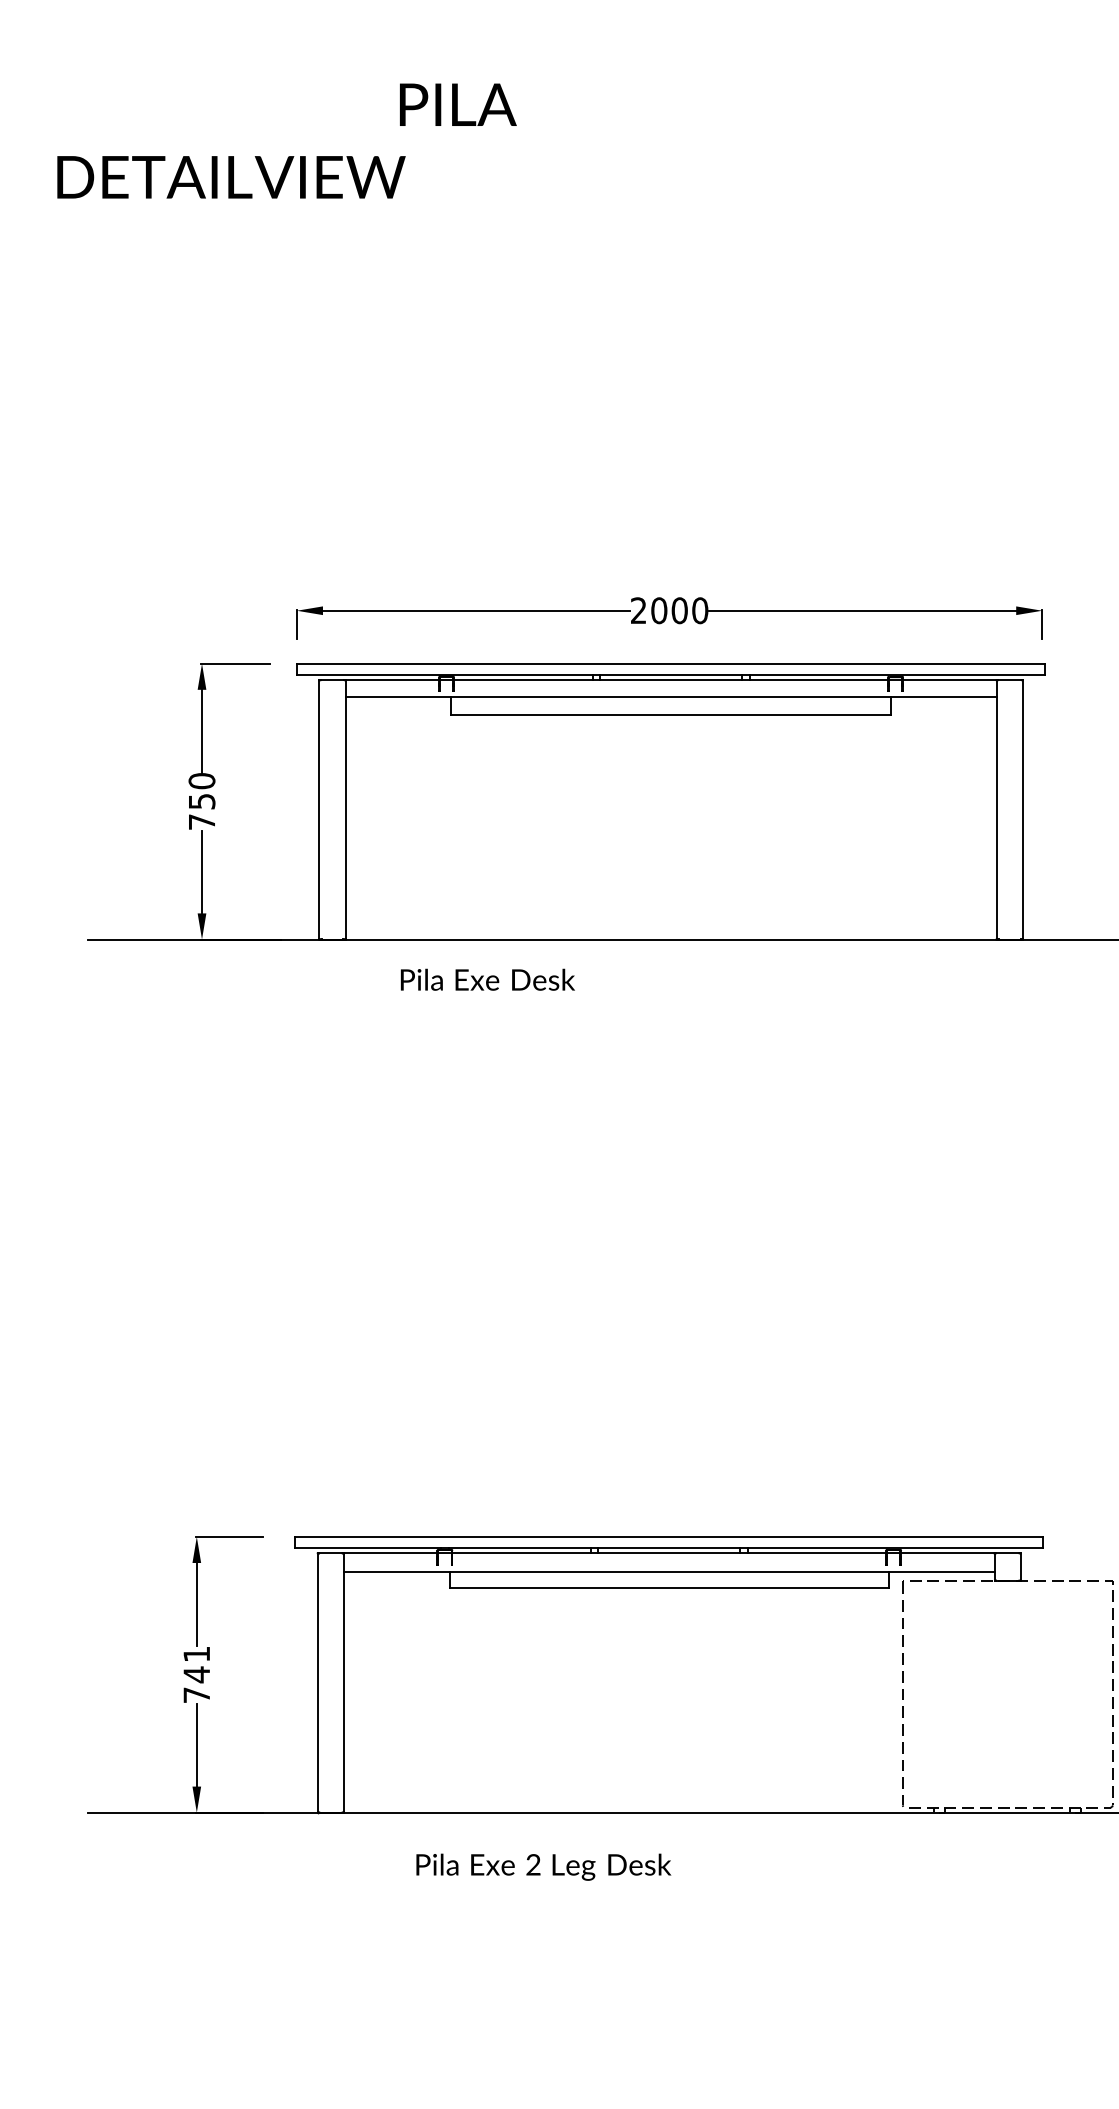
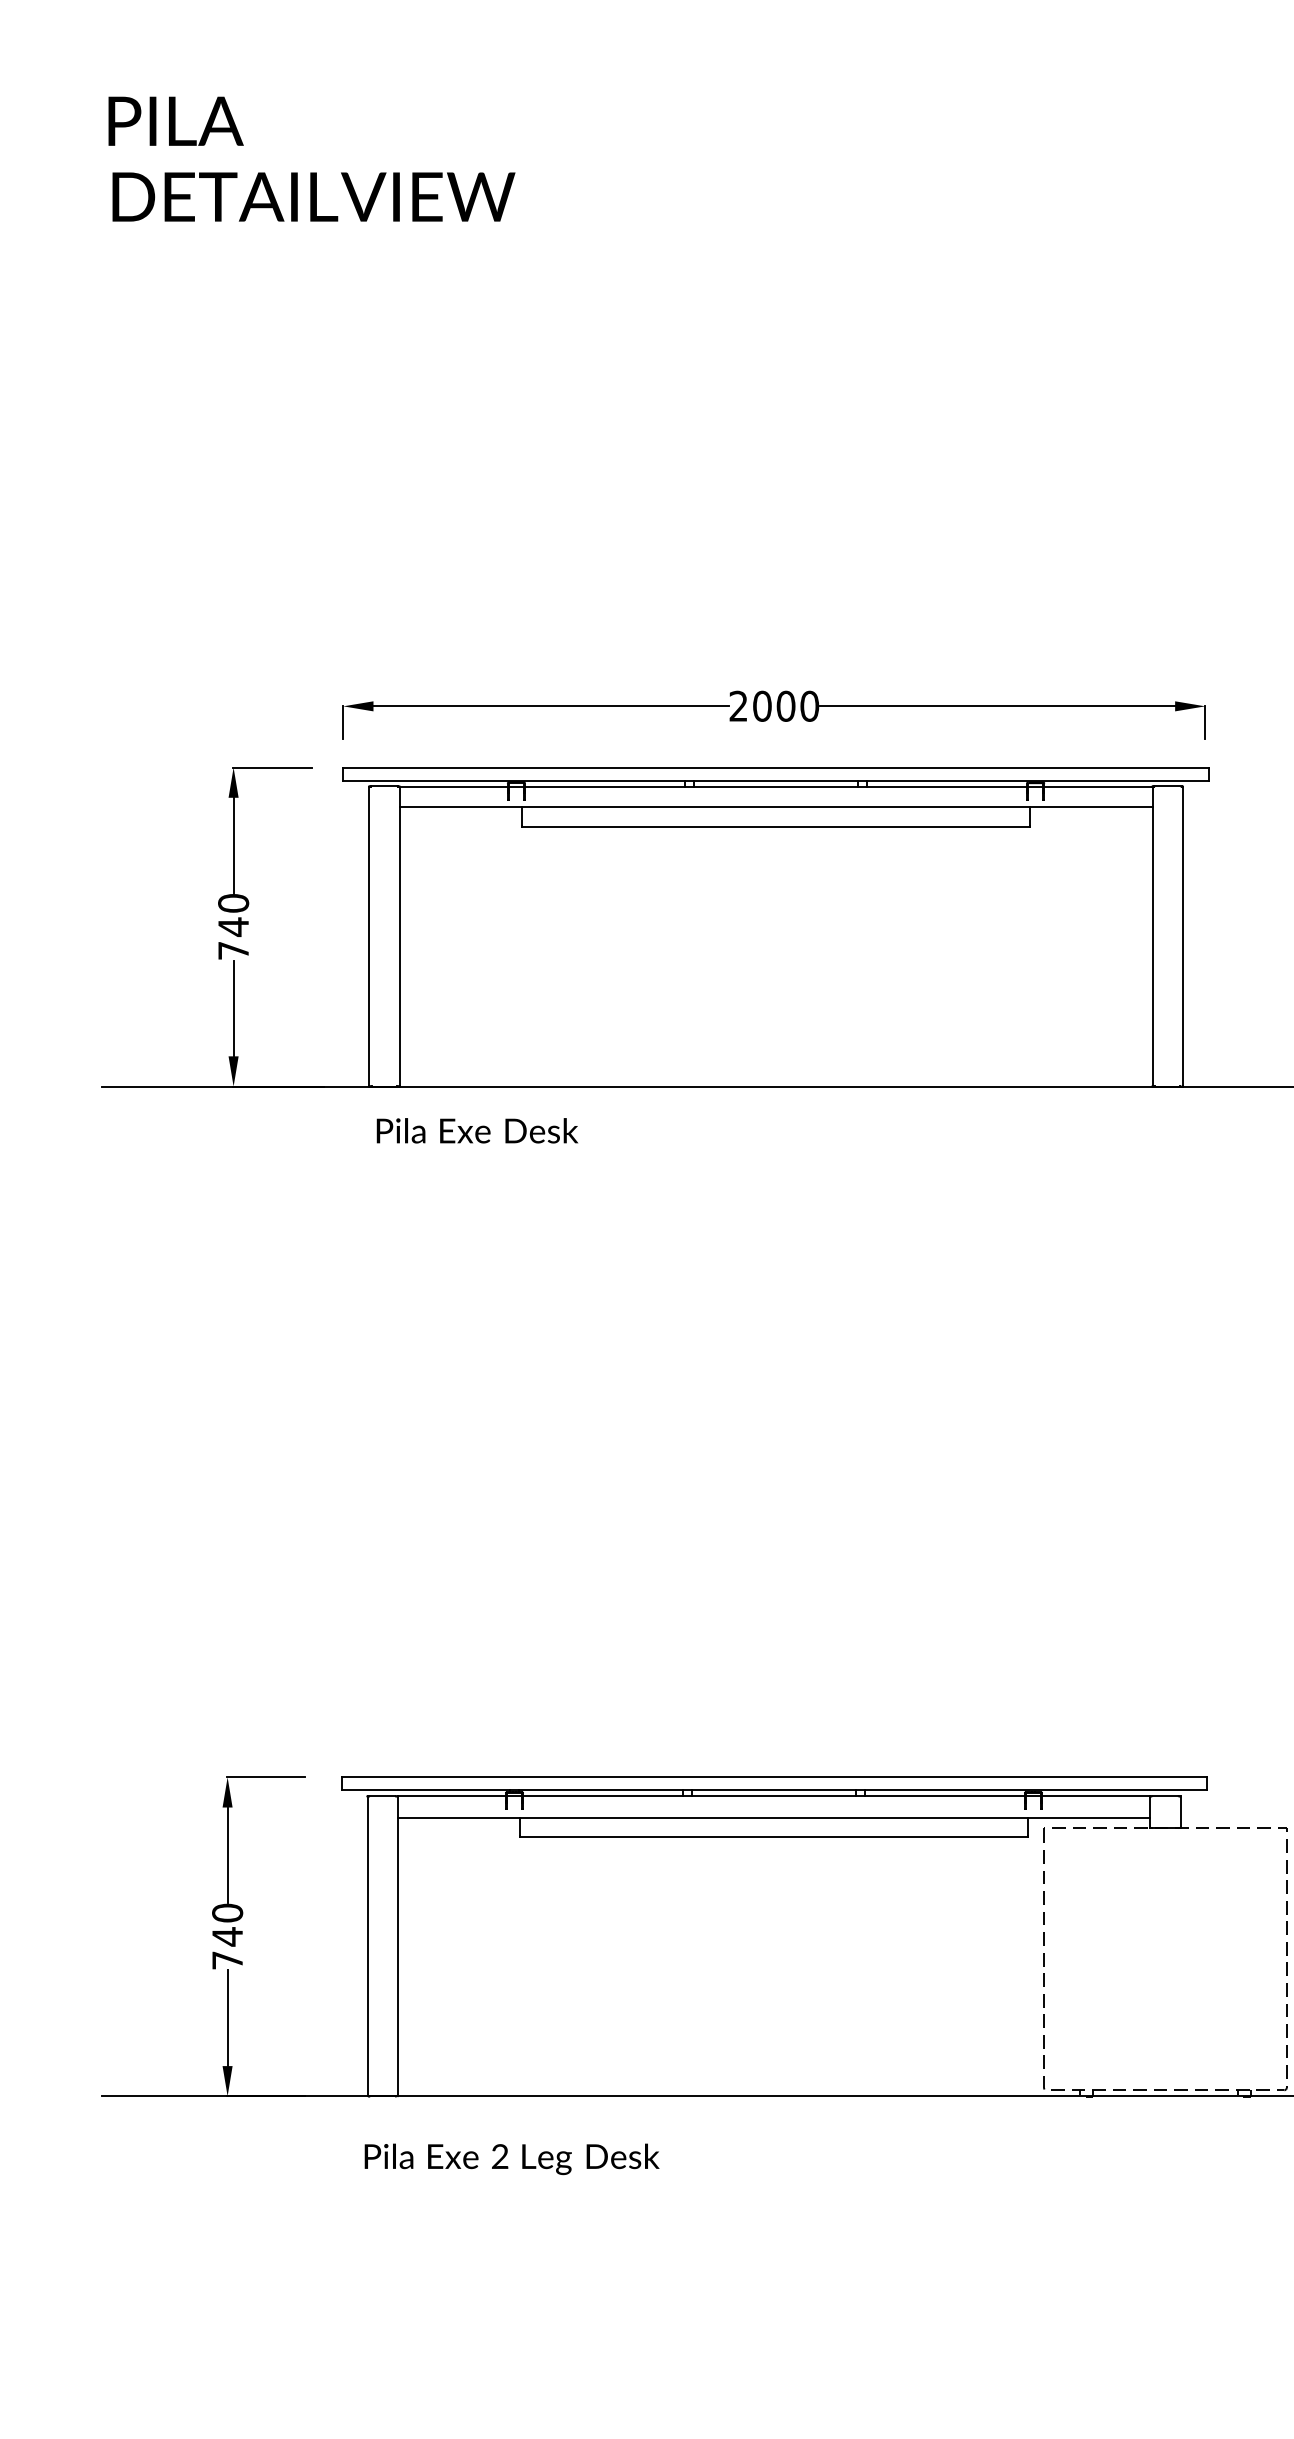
text: (458, 104) -> (176, 120), moved
text: (231, 177) -> (313, 197), moved
text: (202, 801) -> (234, 926), 750 -> 740
text: (487, 979) -> (477, 1130), moved
text: (196, 1654) -> (227, 1913), 741 -> 740
text: (543, 1866) -> (511, 2158), moved

